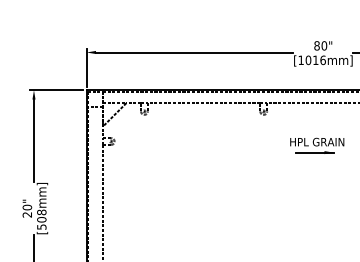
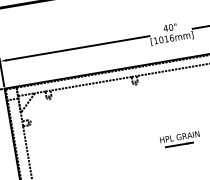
text: (316, 45) -> (165, 28), 80" -> 40"
part: (317, 145) -> (180, 139), moved

